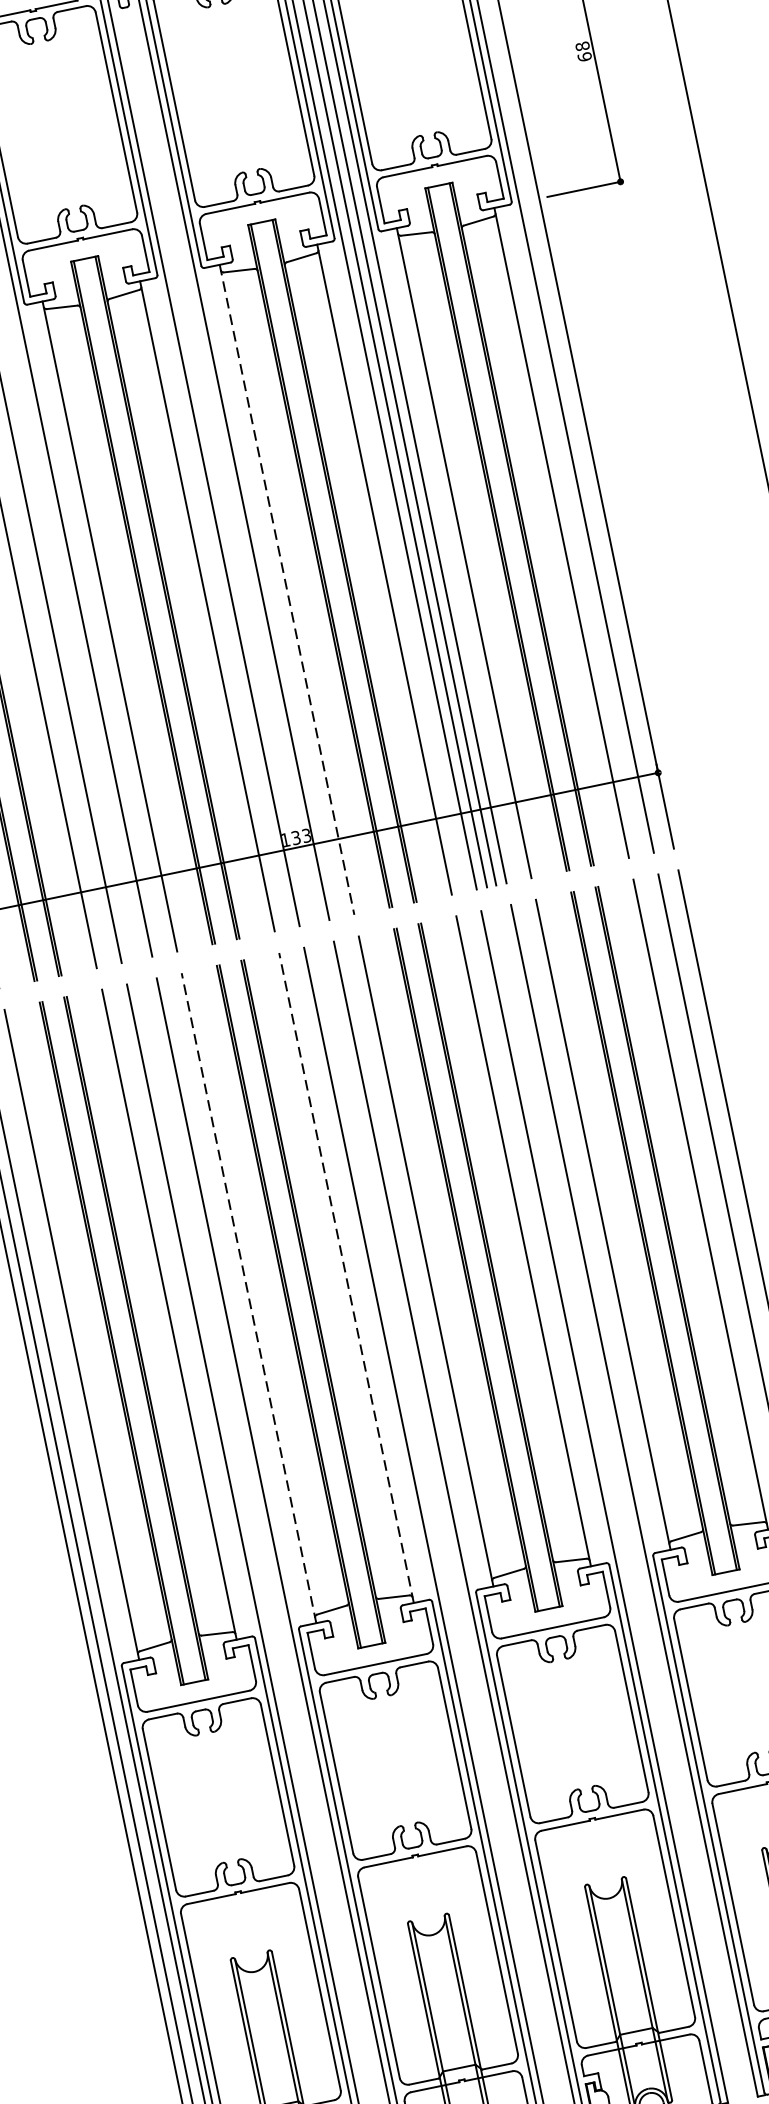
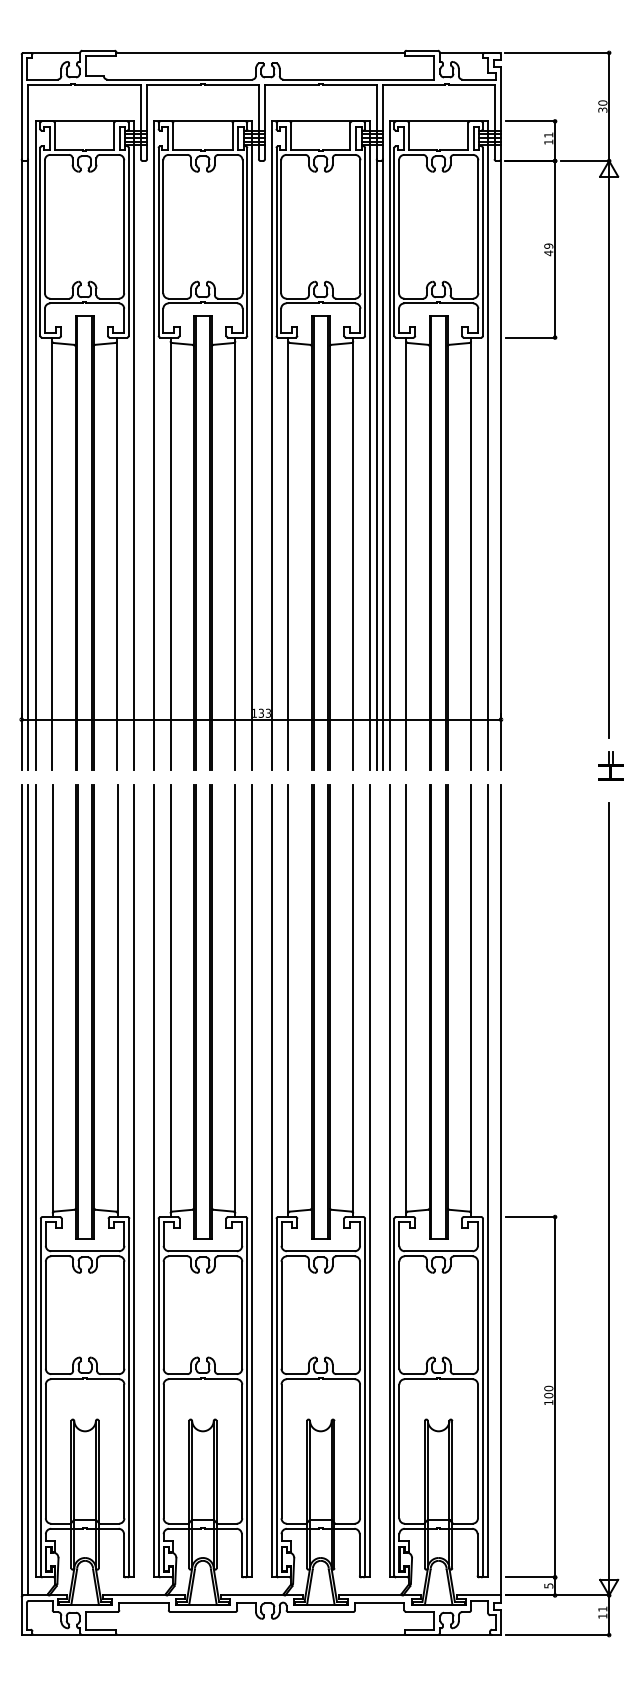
text: (583, 51) -> (548, 249), 68 -> 49
line: (287, 590) -> (288, 554), dashed -> solid
line: (346, 1277) -> (235, 1000), dashed -> solid
line: (248, 1297) -> (170, 1000), dashed -> solid

